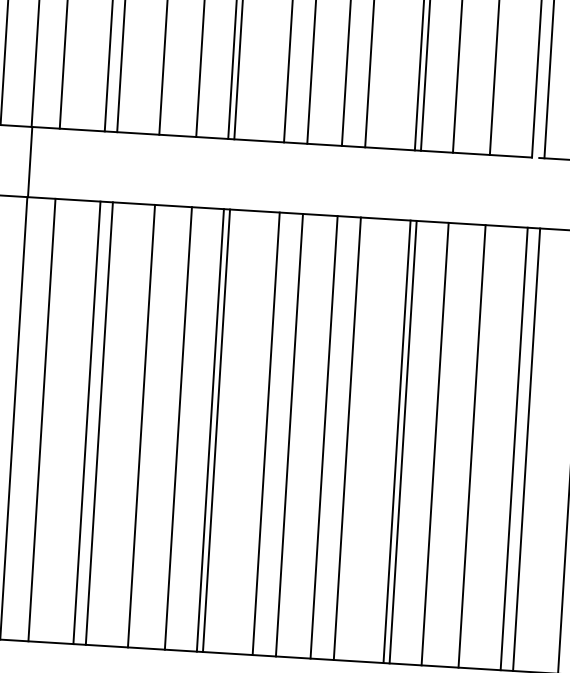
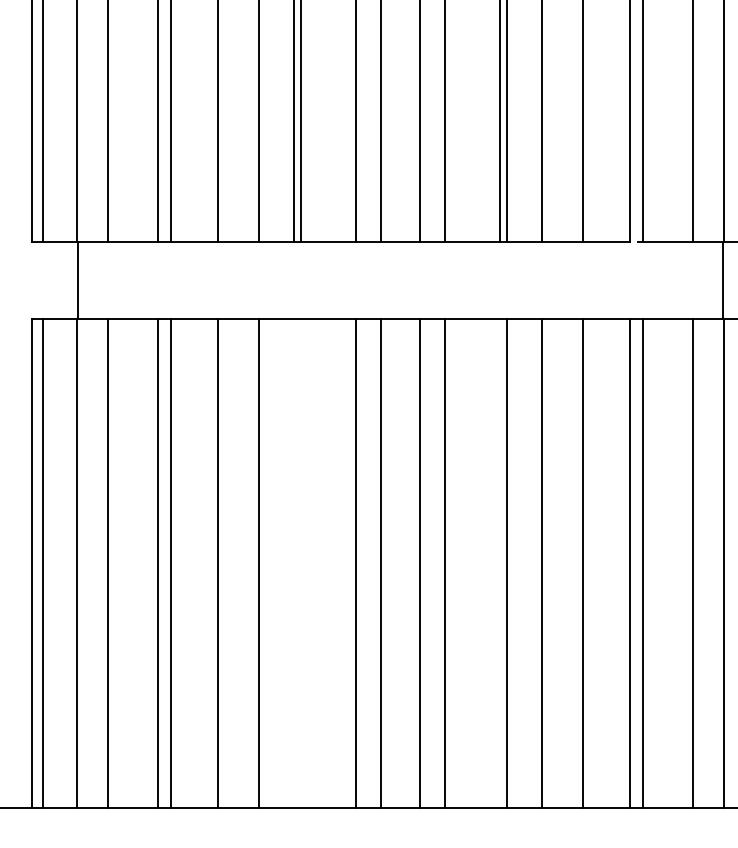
line: (210, 430) -> (294, 563), removed
line: (216, 430) -> (300, 563), removed
line: (397, 441) -> (500, 563), removed

